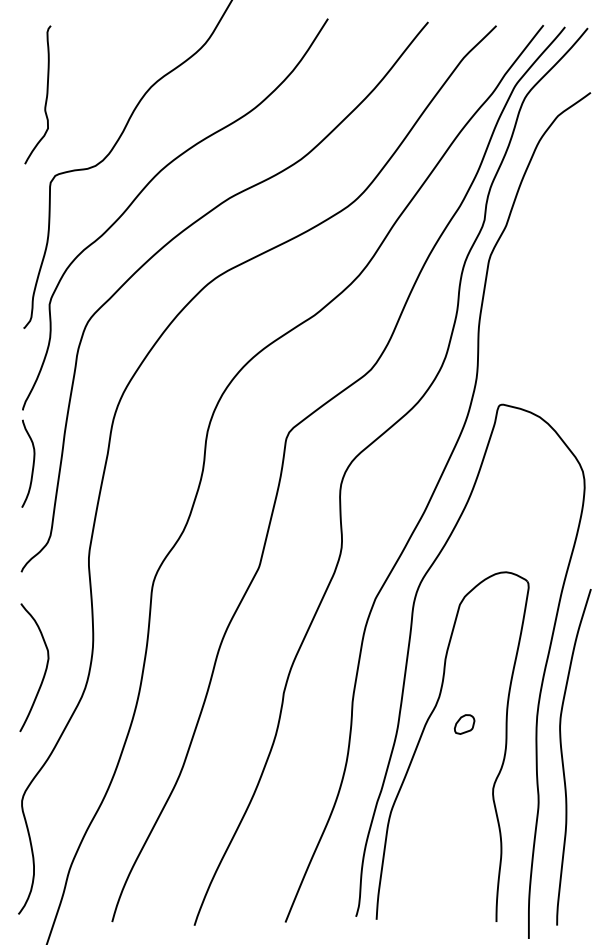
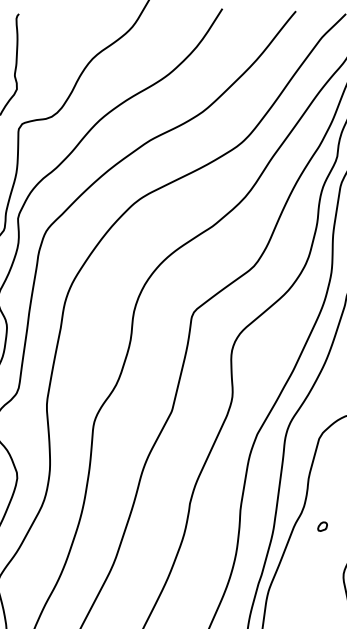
part: (464, 724) -> (322, 526), size x0.62

